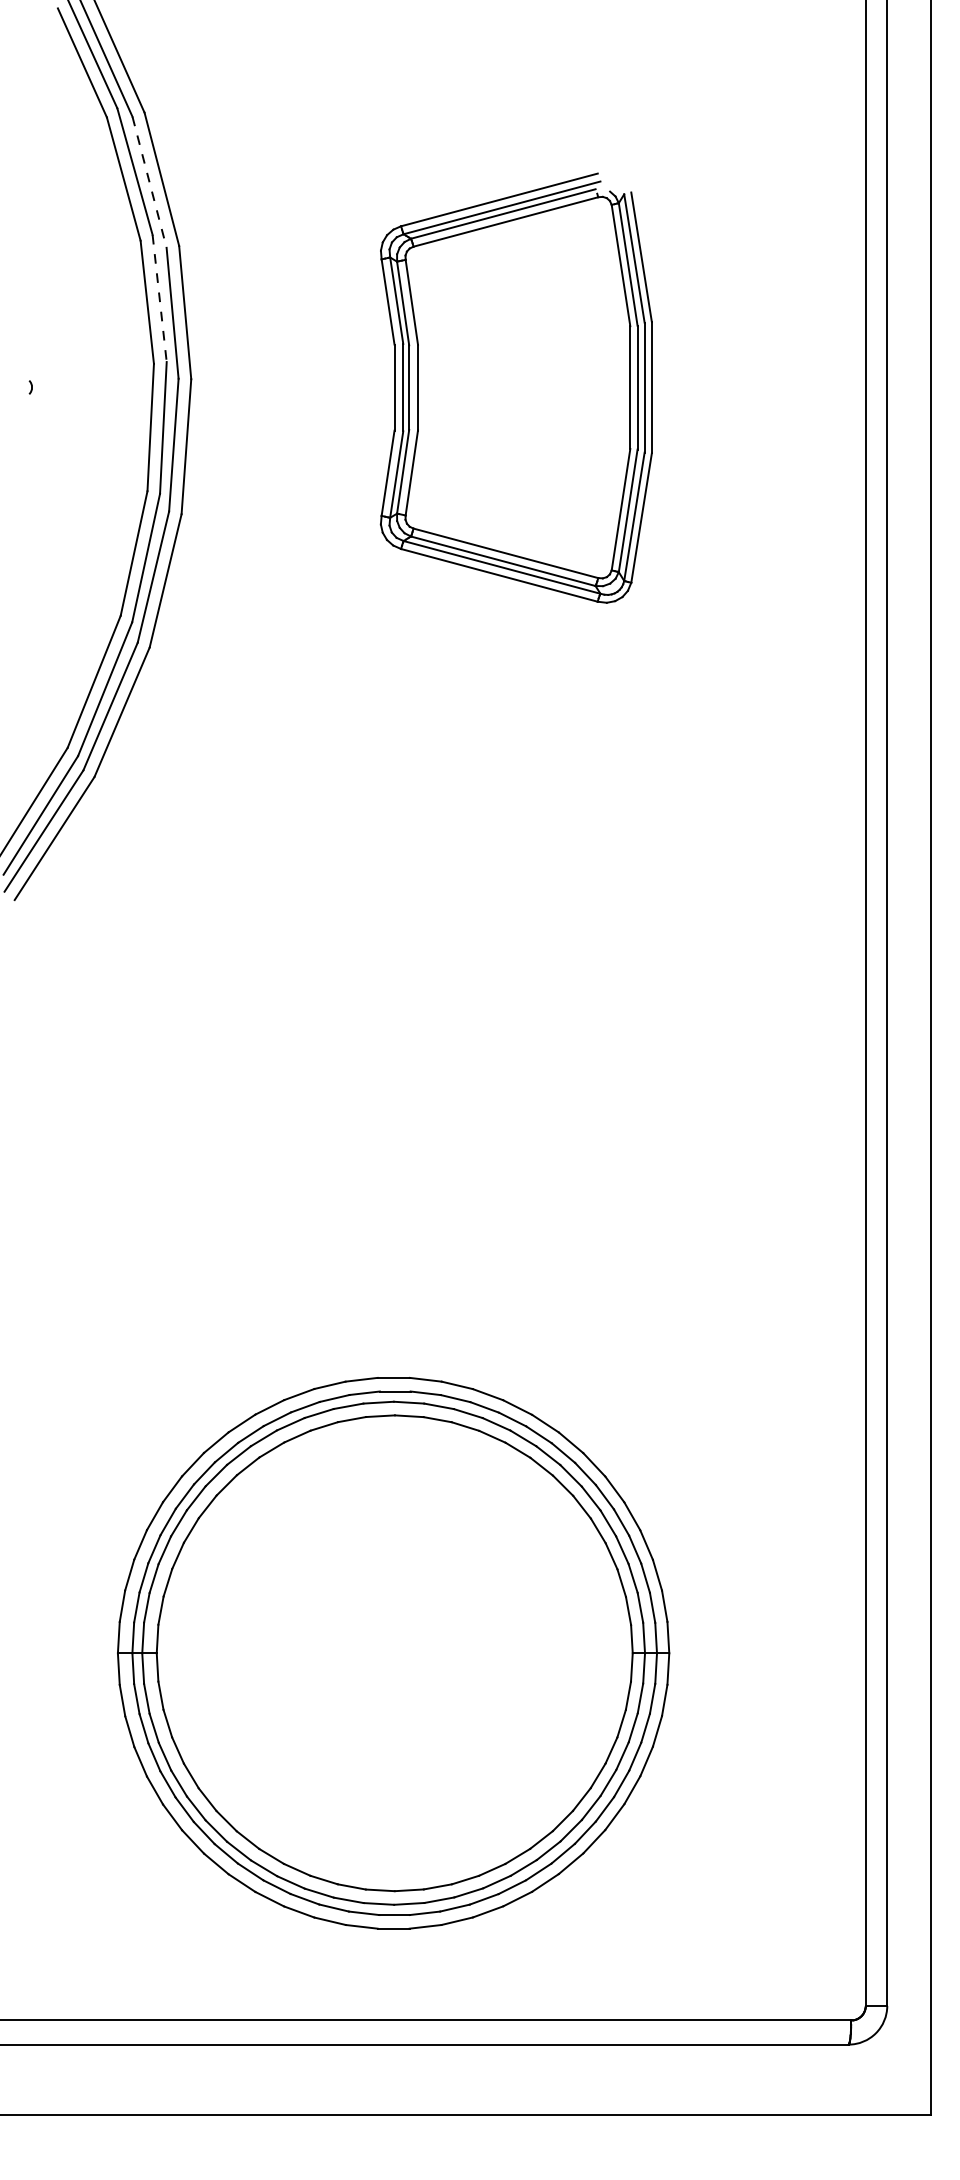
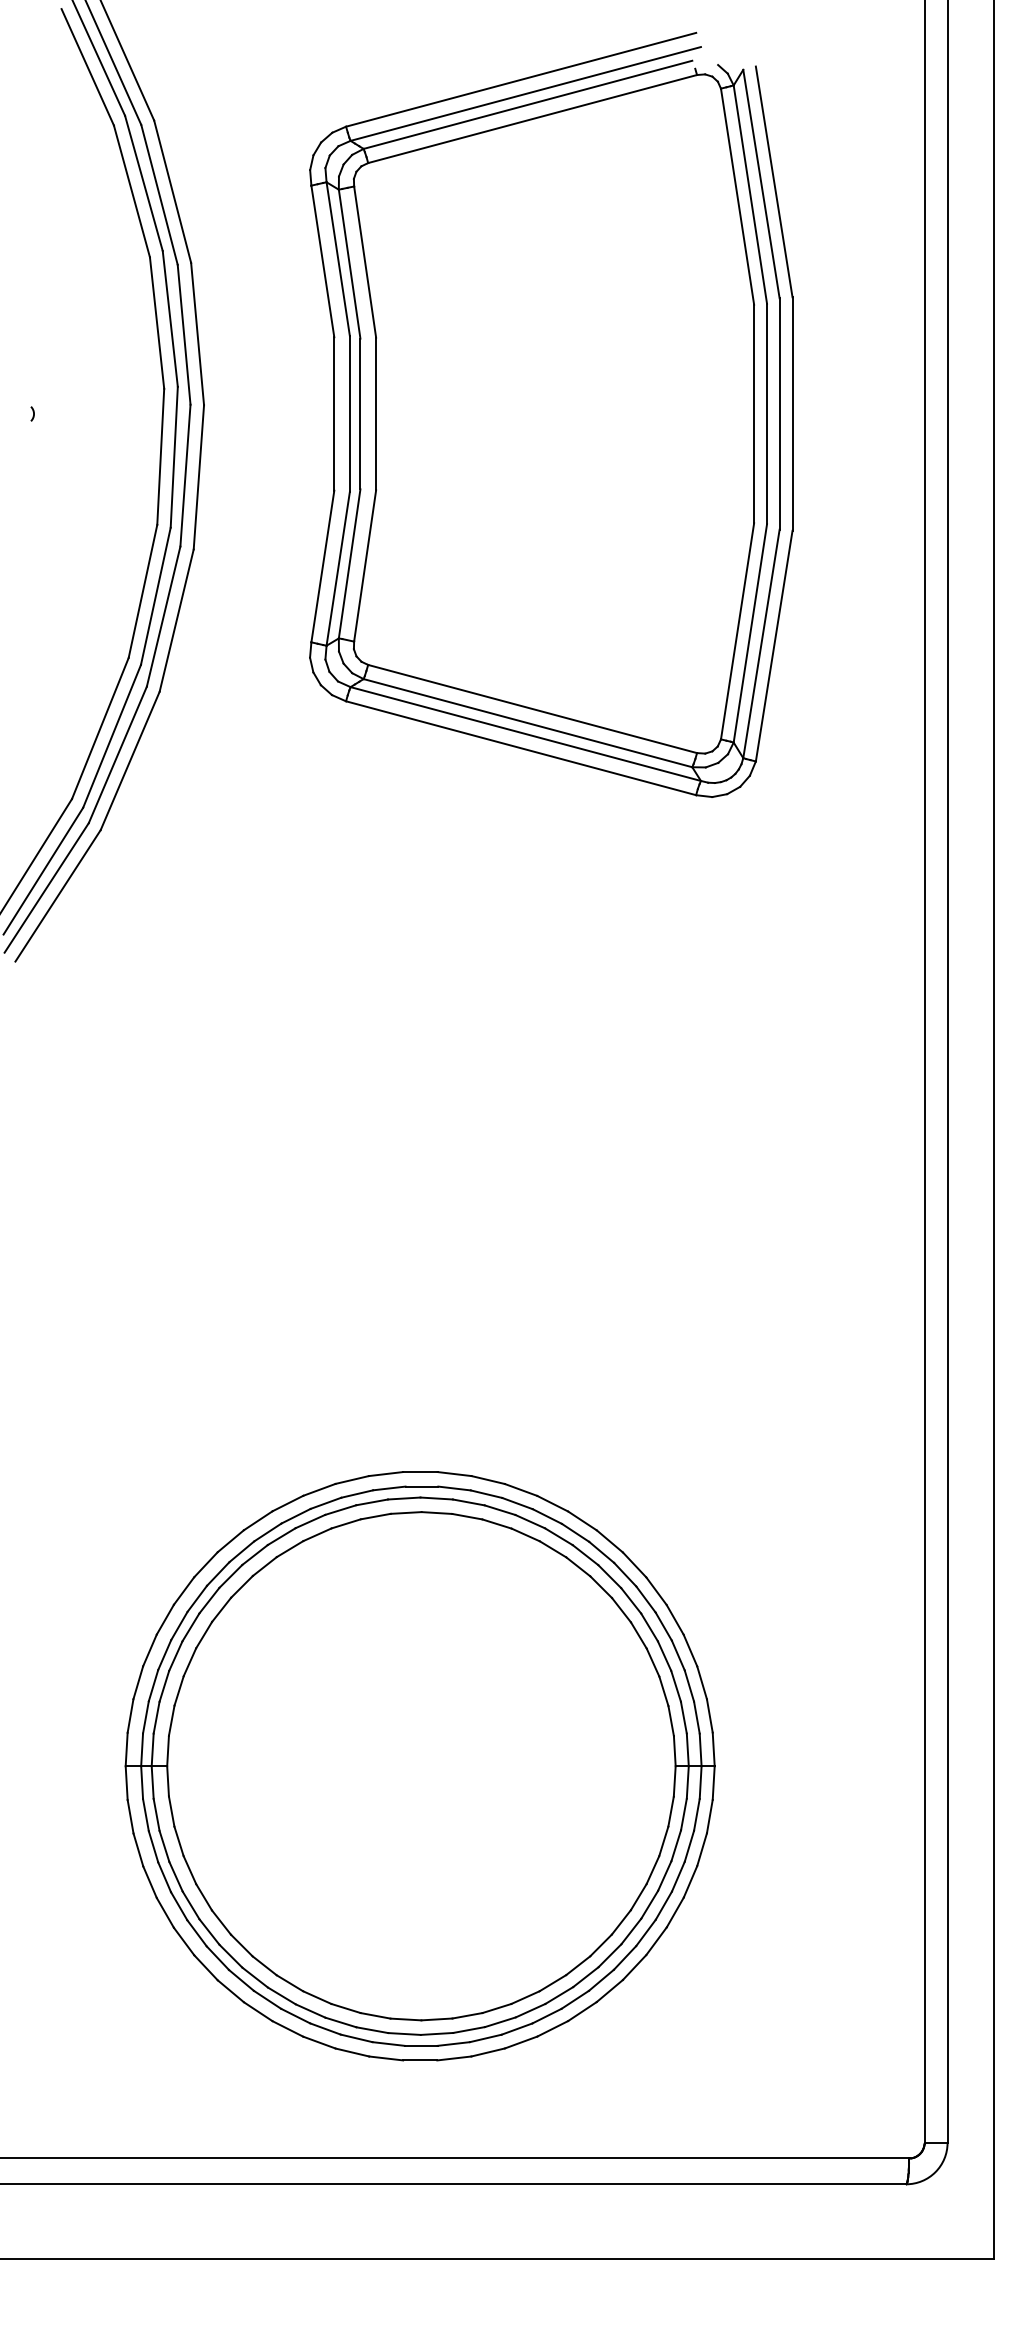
line: (149, 182) -> (159, 195), dashed -> solid
line: (159, 298) -> (170, 319), dashed -> solid
part: (516, 387) -> (551, 414), size x1.67

